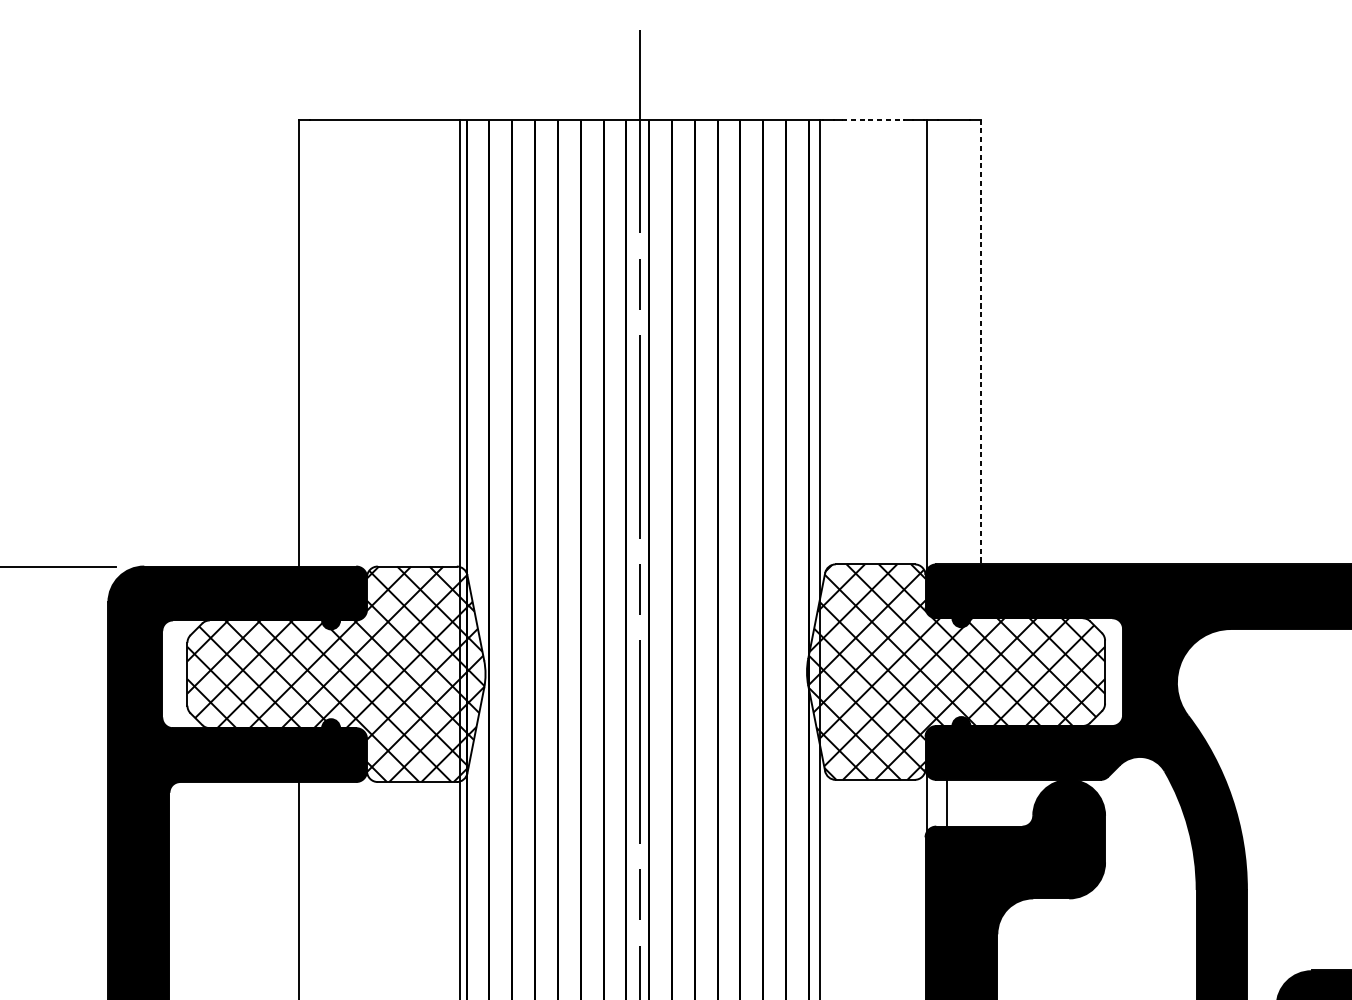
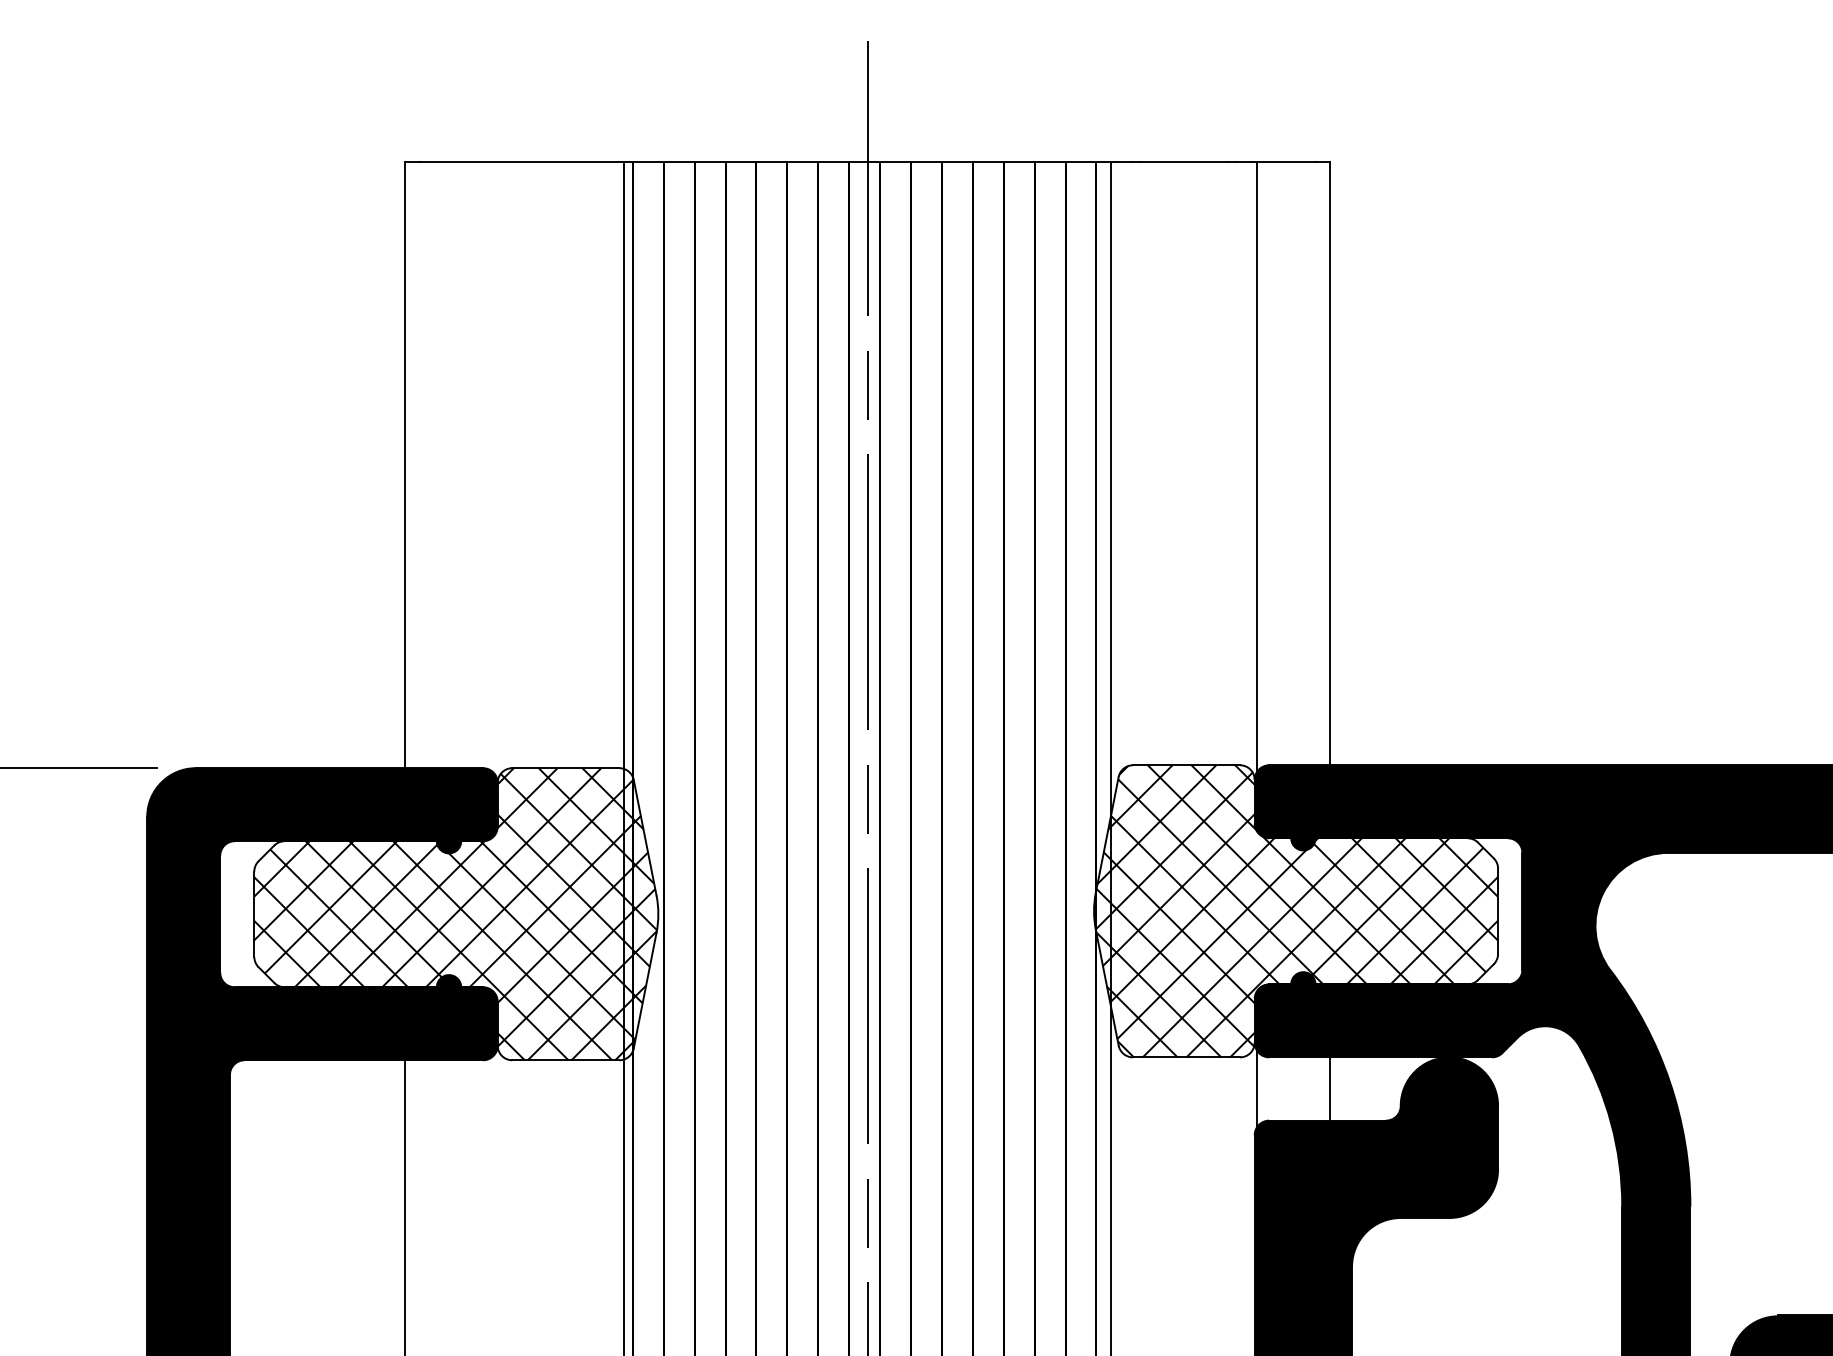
line: (873, 119) -> (1184, 162), dashed -> solid
line: (981, 342) -> (1330, 464), dashed -> solid
line: (947, 802) -> (1330, 1088), moved

